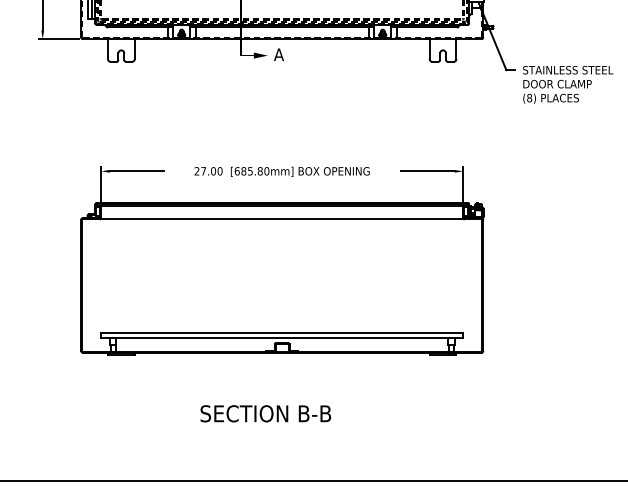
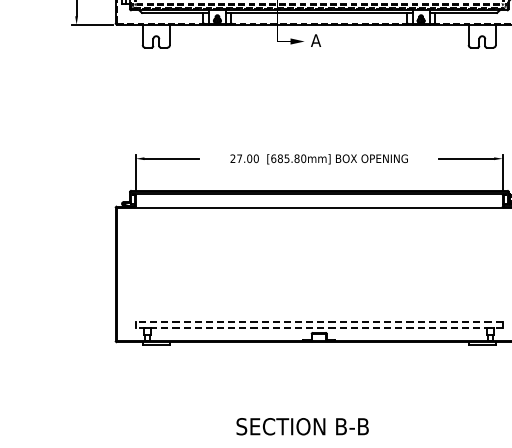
line: (282, 332) -> (319, 322), solid -> dashed
line: (282, 338) -> (319, 328), solid -> dashed
text: (265, 413) -> (302, 426), moved

